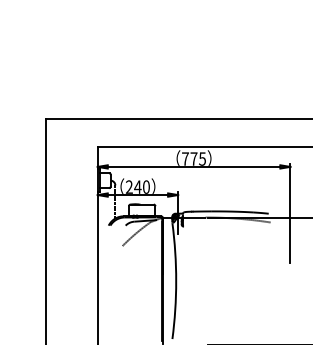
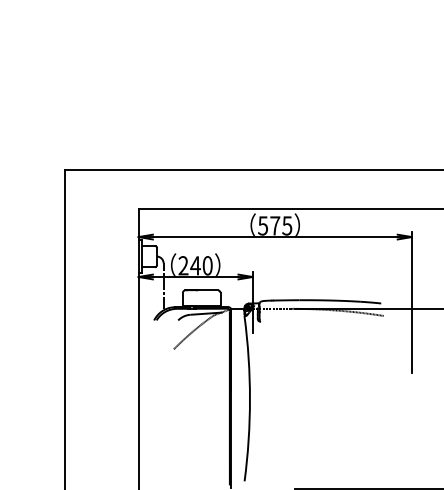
text: (185, 158) -> (263, 225), 775 -> 575

